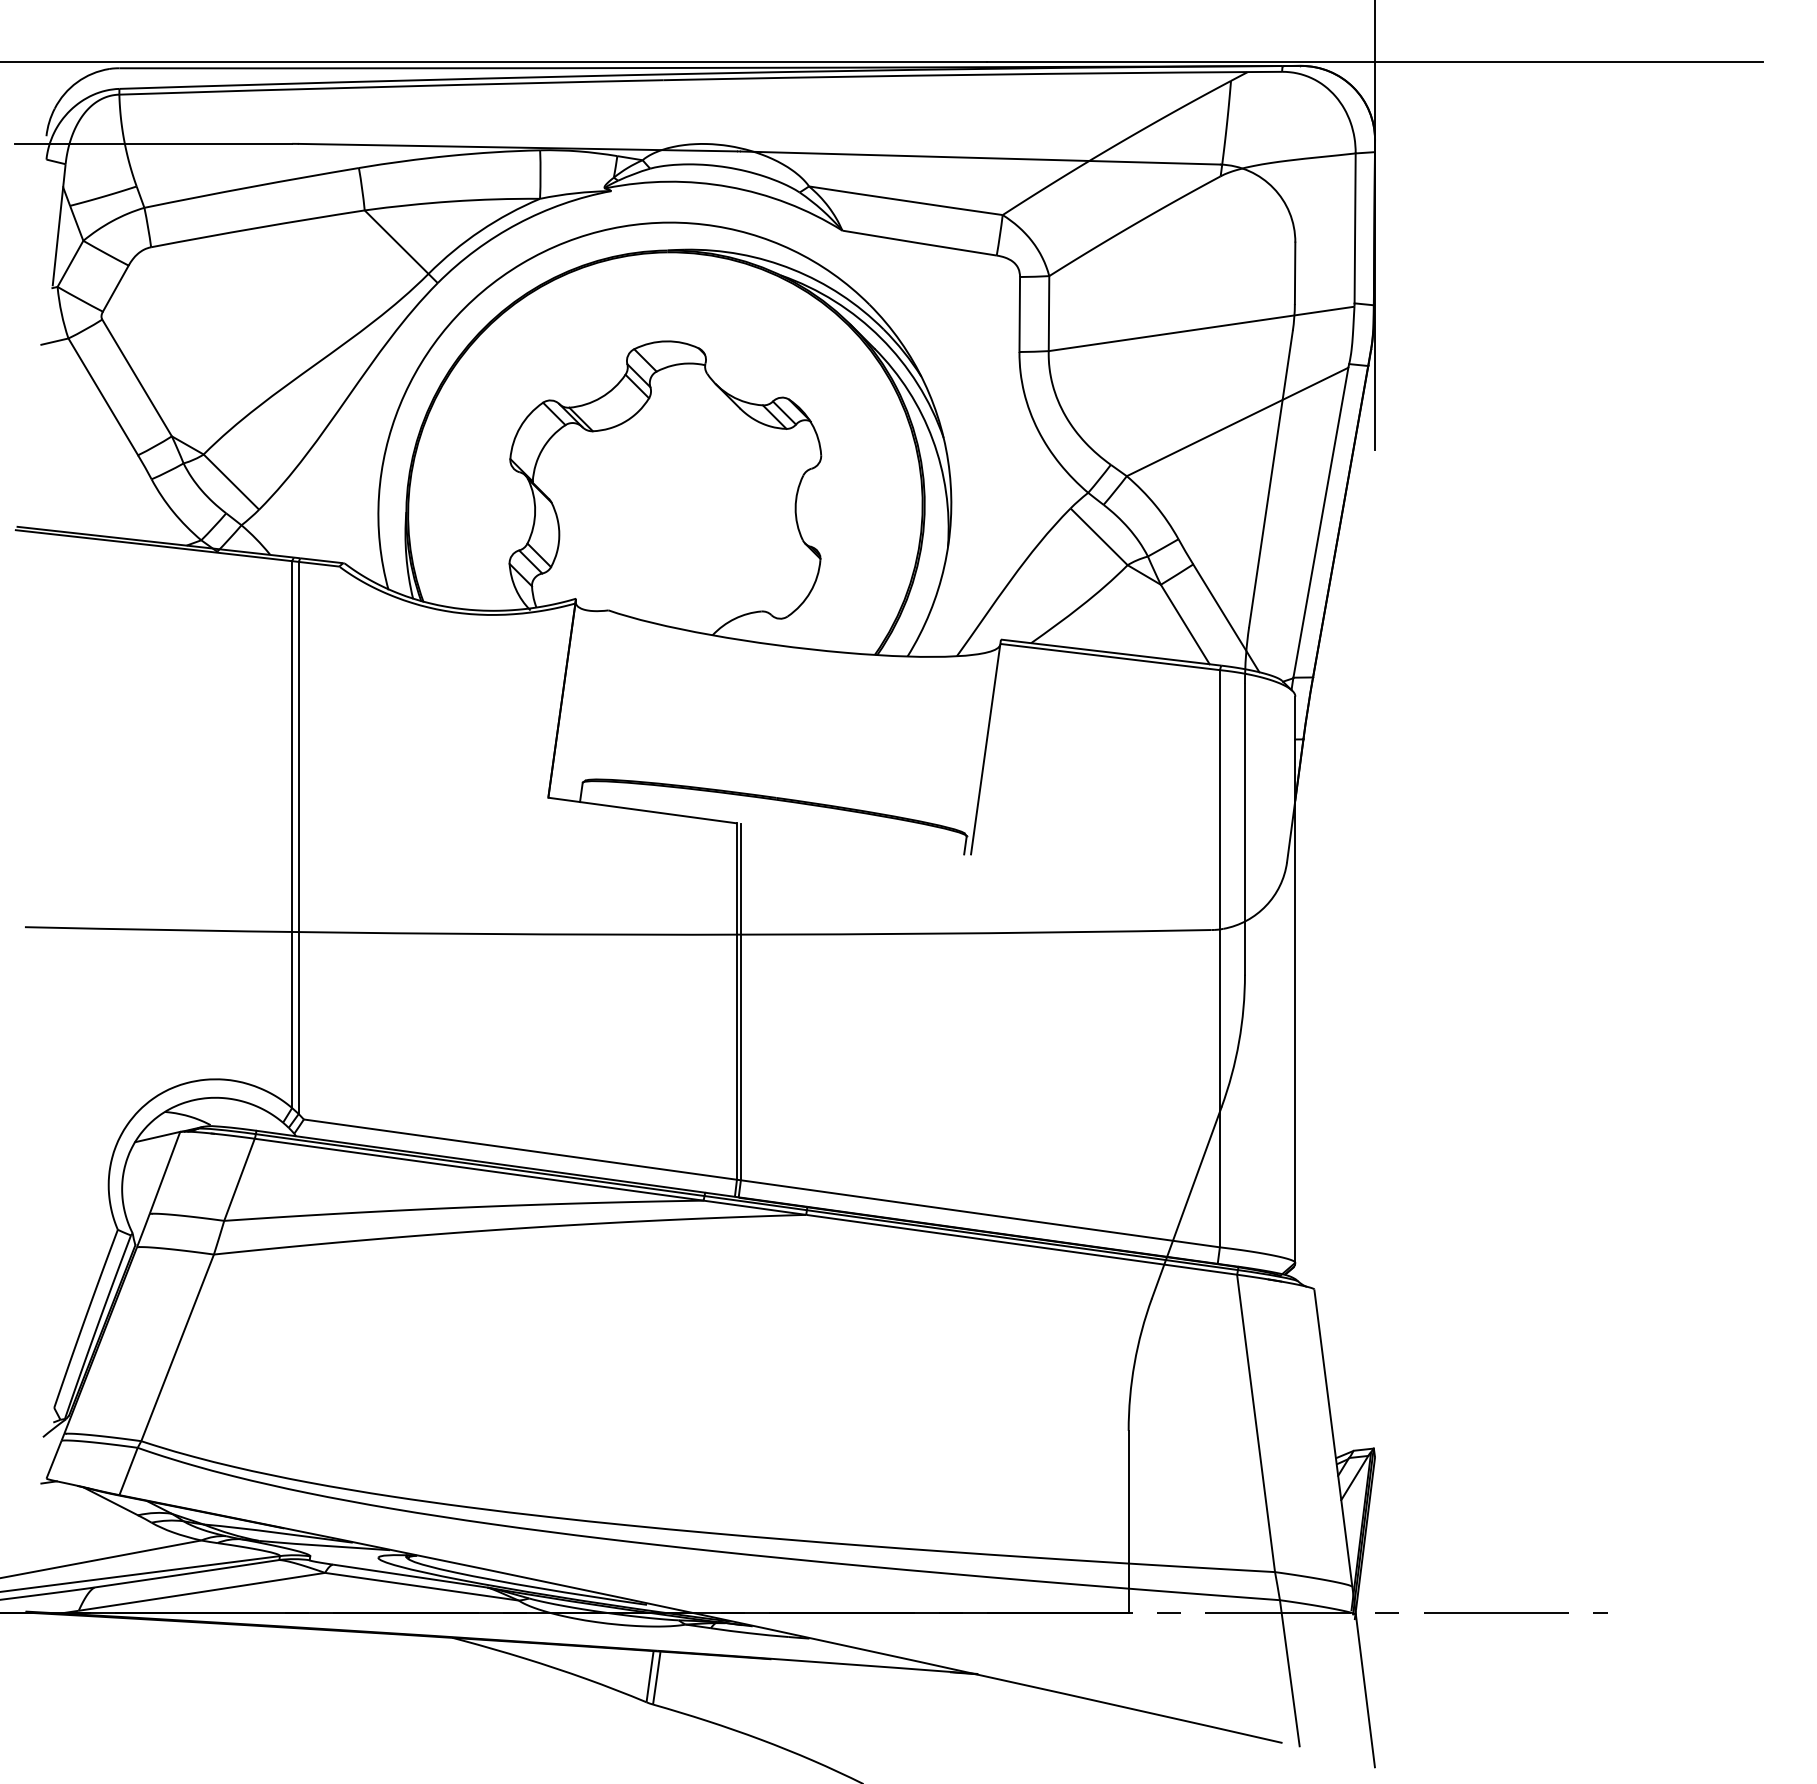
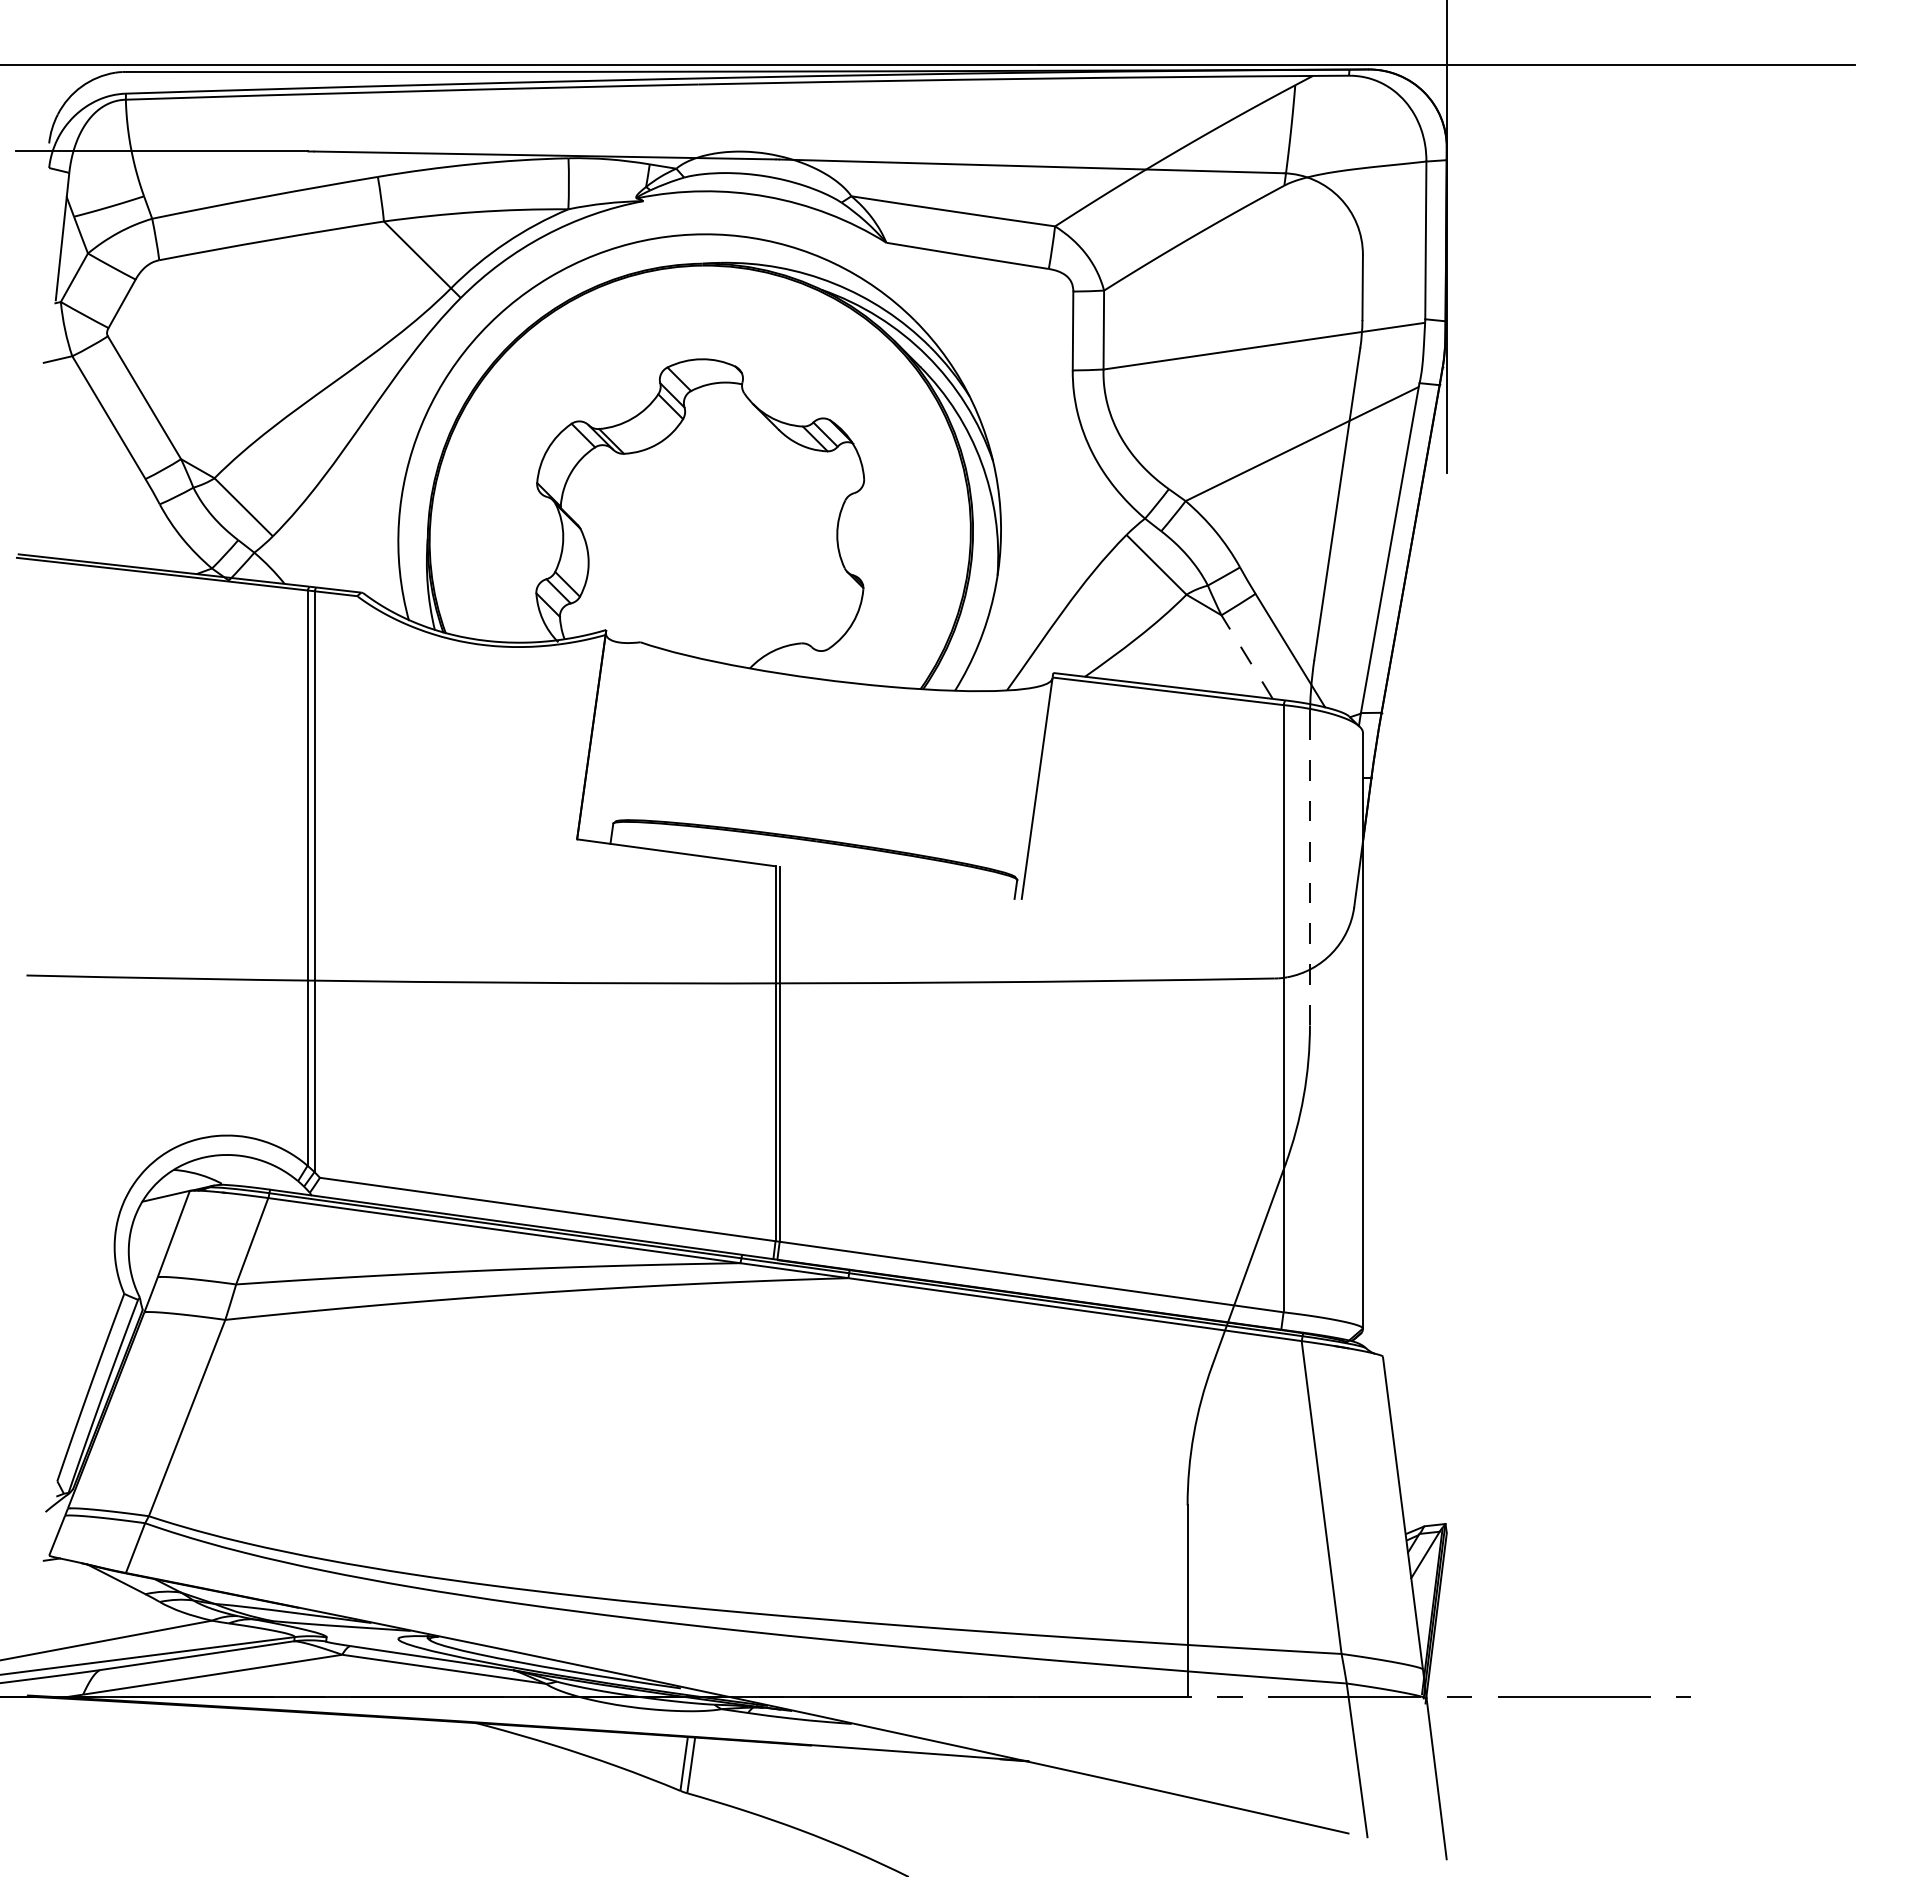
line: (1184, 623) -> (1246, 656), solid -> dashed
line: (1244, 829) -> (1309, 872), solid -> dashed

